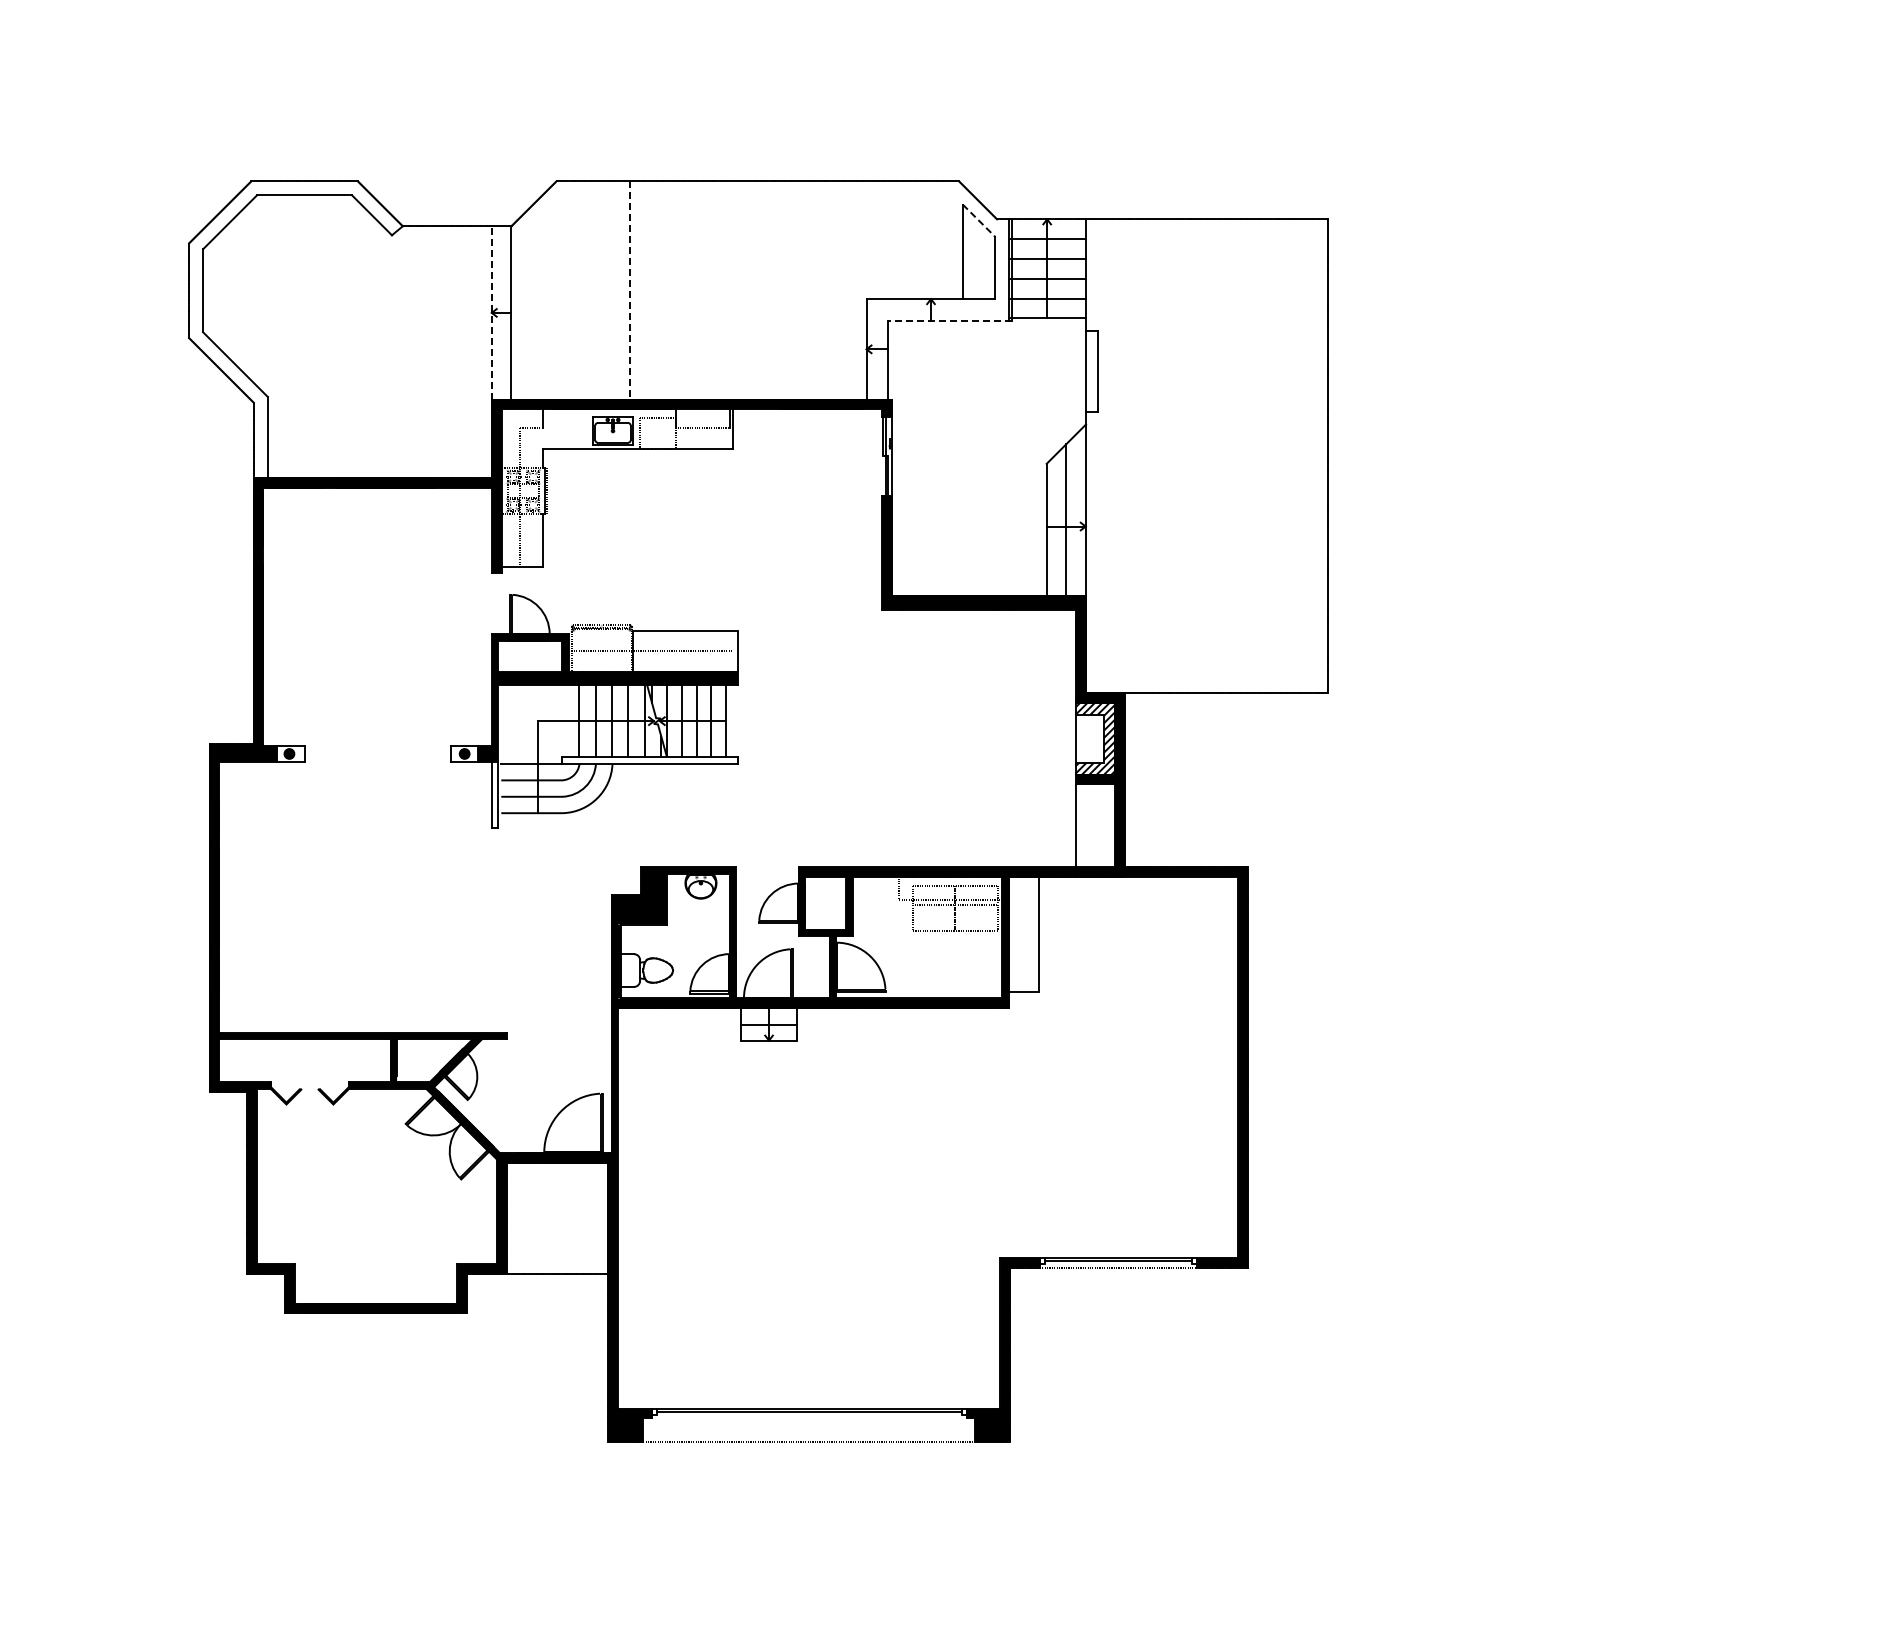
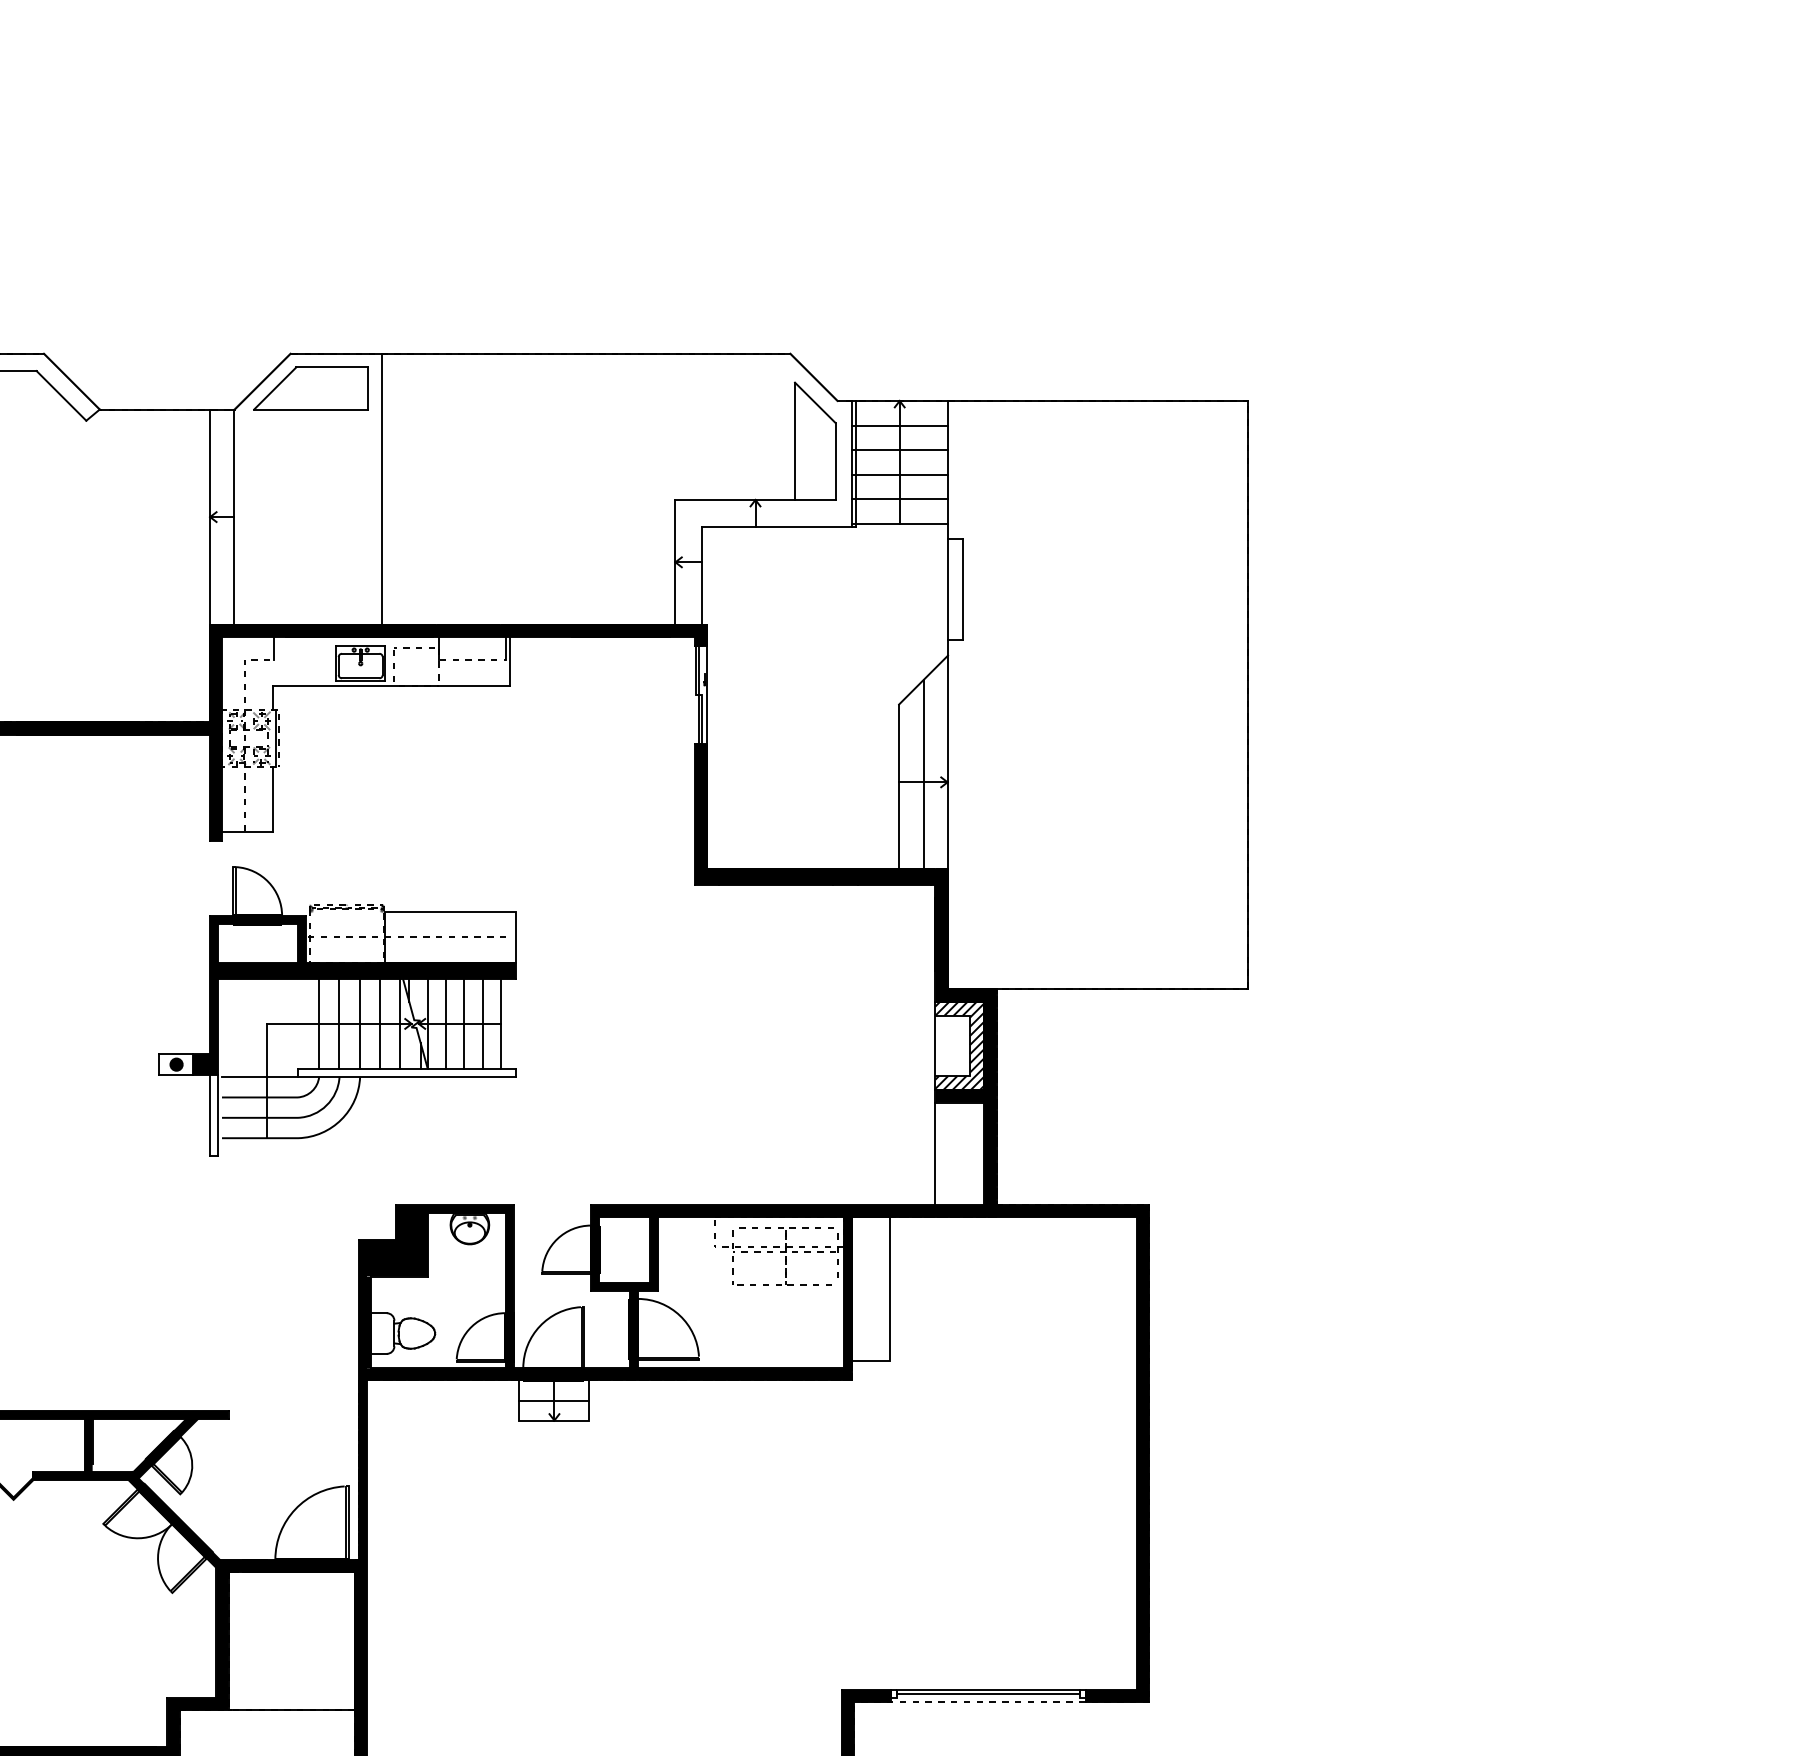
part: (572, 209) -> (310, 388), added
line: (979, 221) -> (815, 403), dashed -> solid
line: (630, 290) -> (382, 489), dashed -> solid
line: (491, 312) -> (209, 516), dashed -> solid
line: (949, 320) -> (778, 526), dashed -> solid

